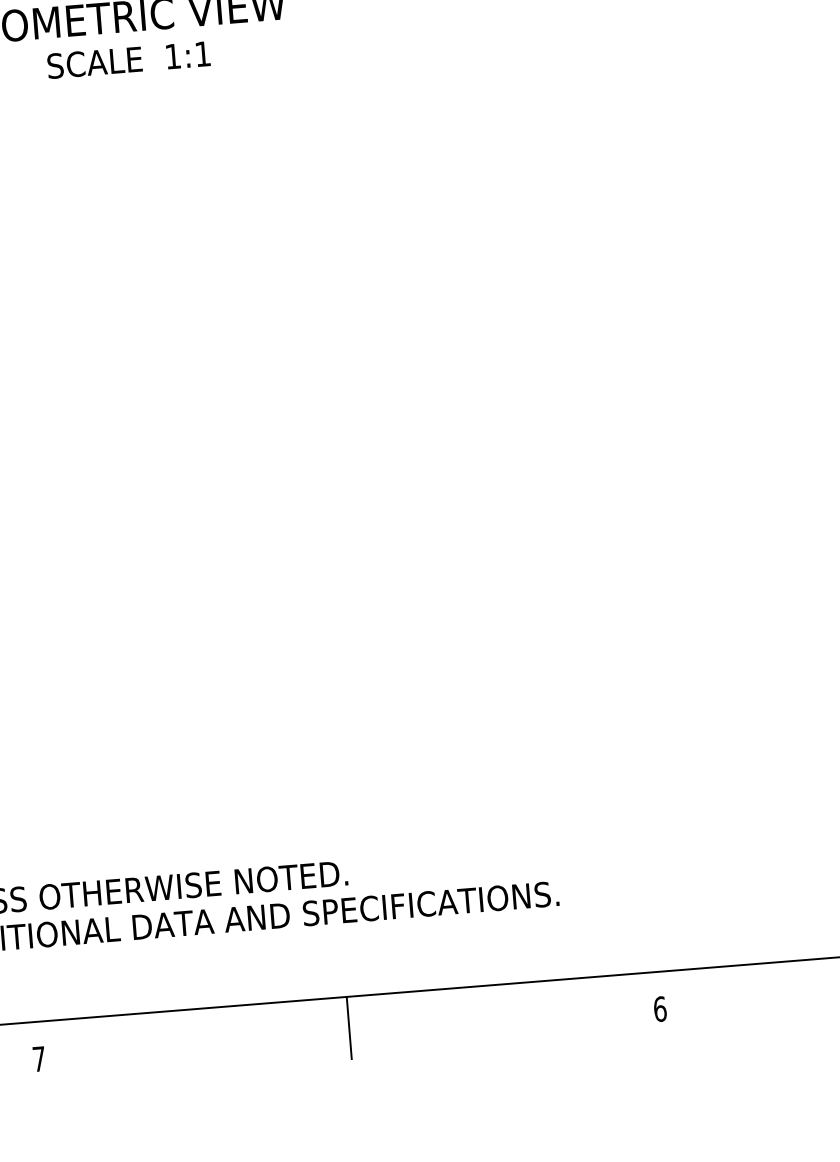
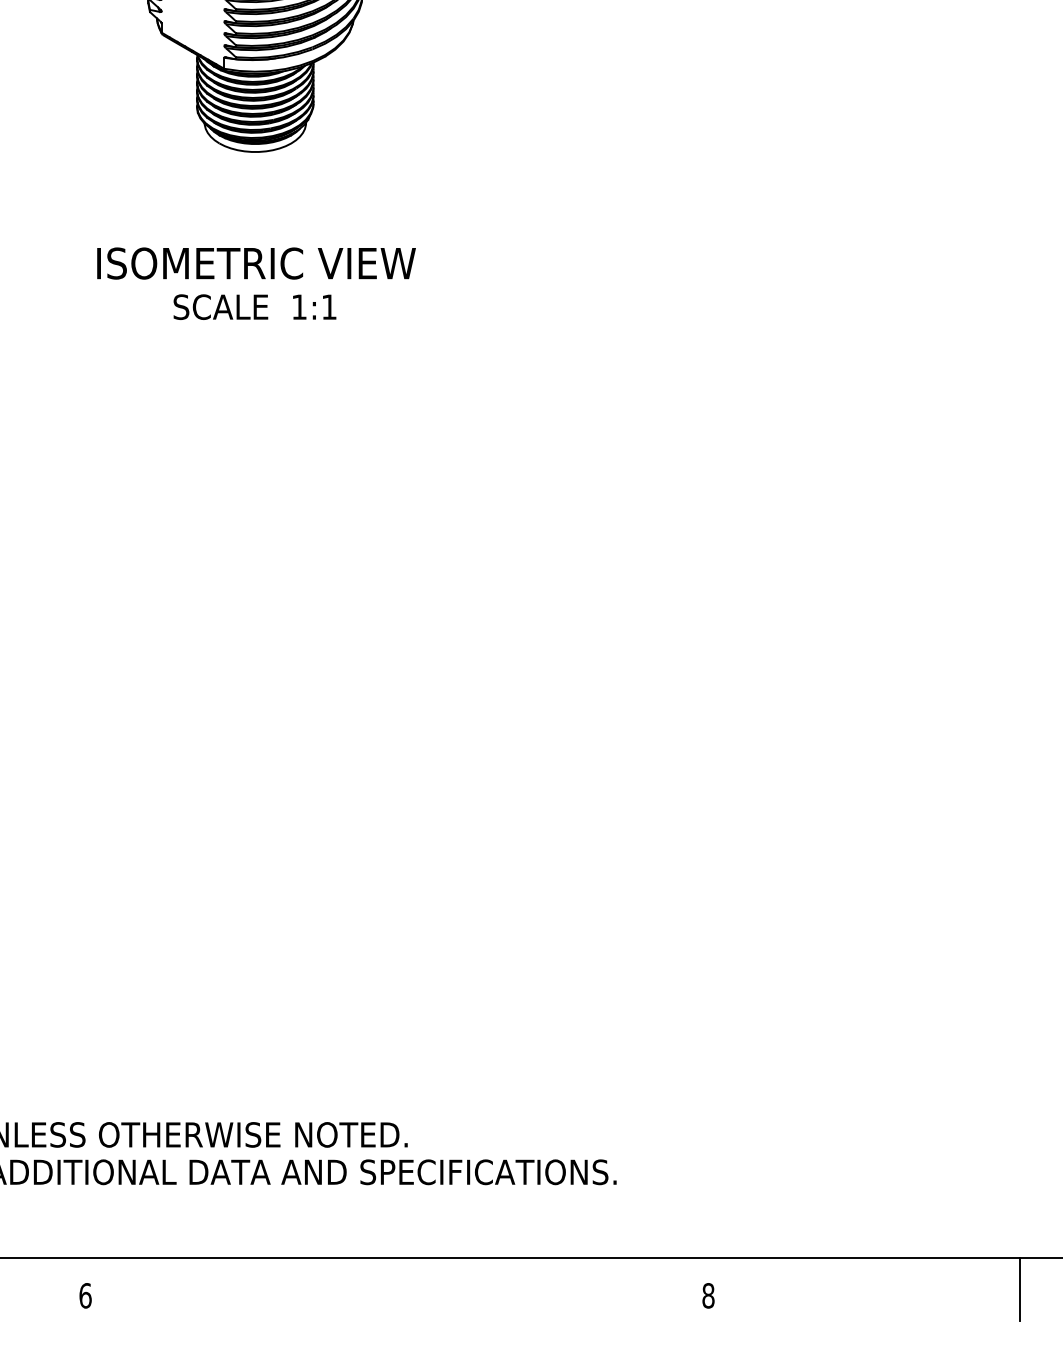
text: (660, 1008) -> (708, 1295), 6 -> 8
line: (349, 1027) -> (397, 1289), removed
text: (39, 1058) -> (85, 1295), 7 -> 6

